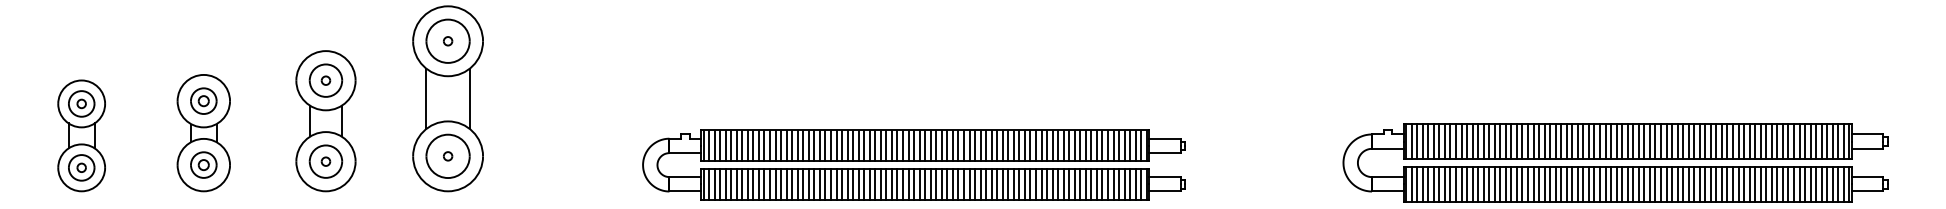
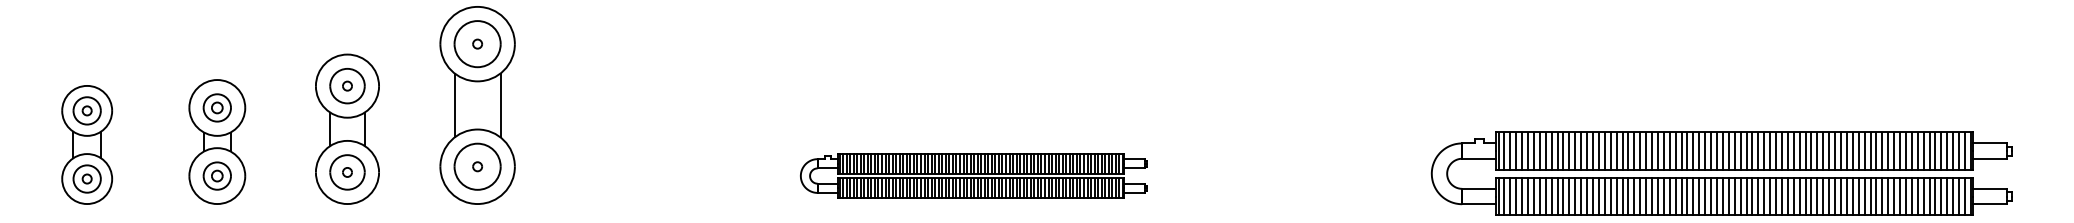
part: (913, 164) -> (973, 175), size x0.6

